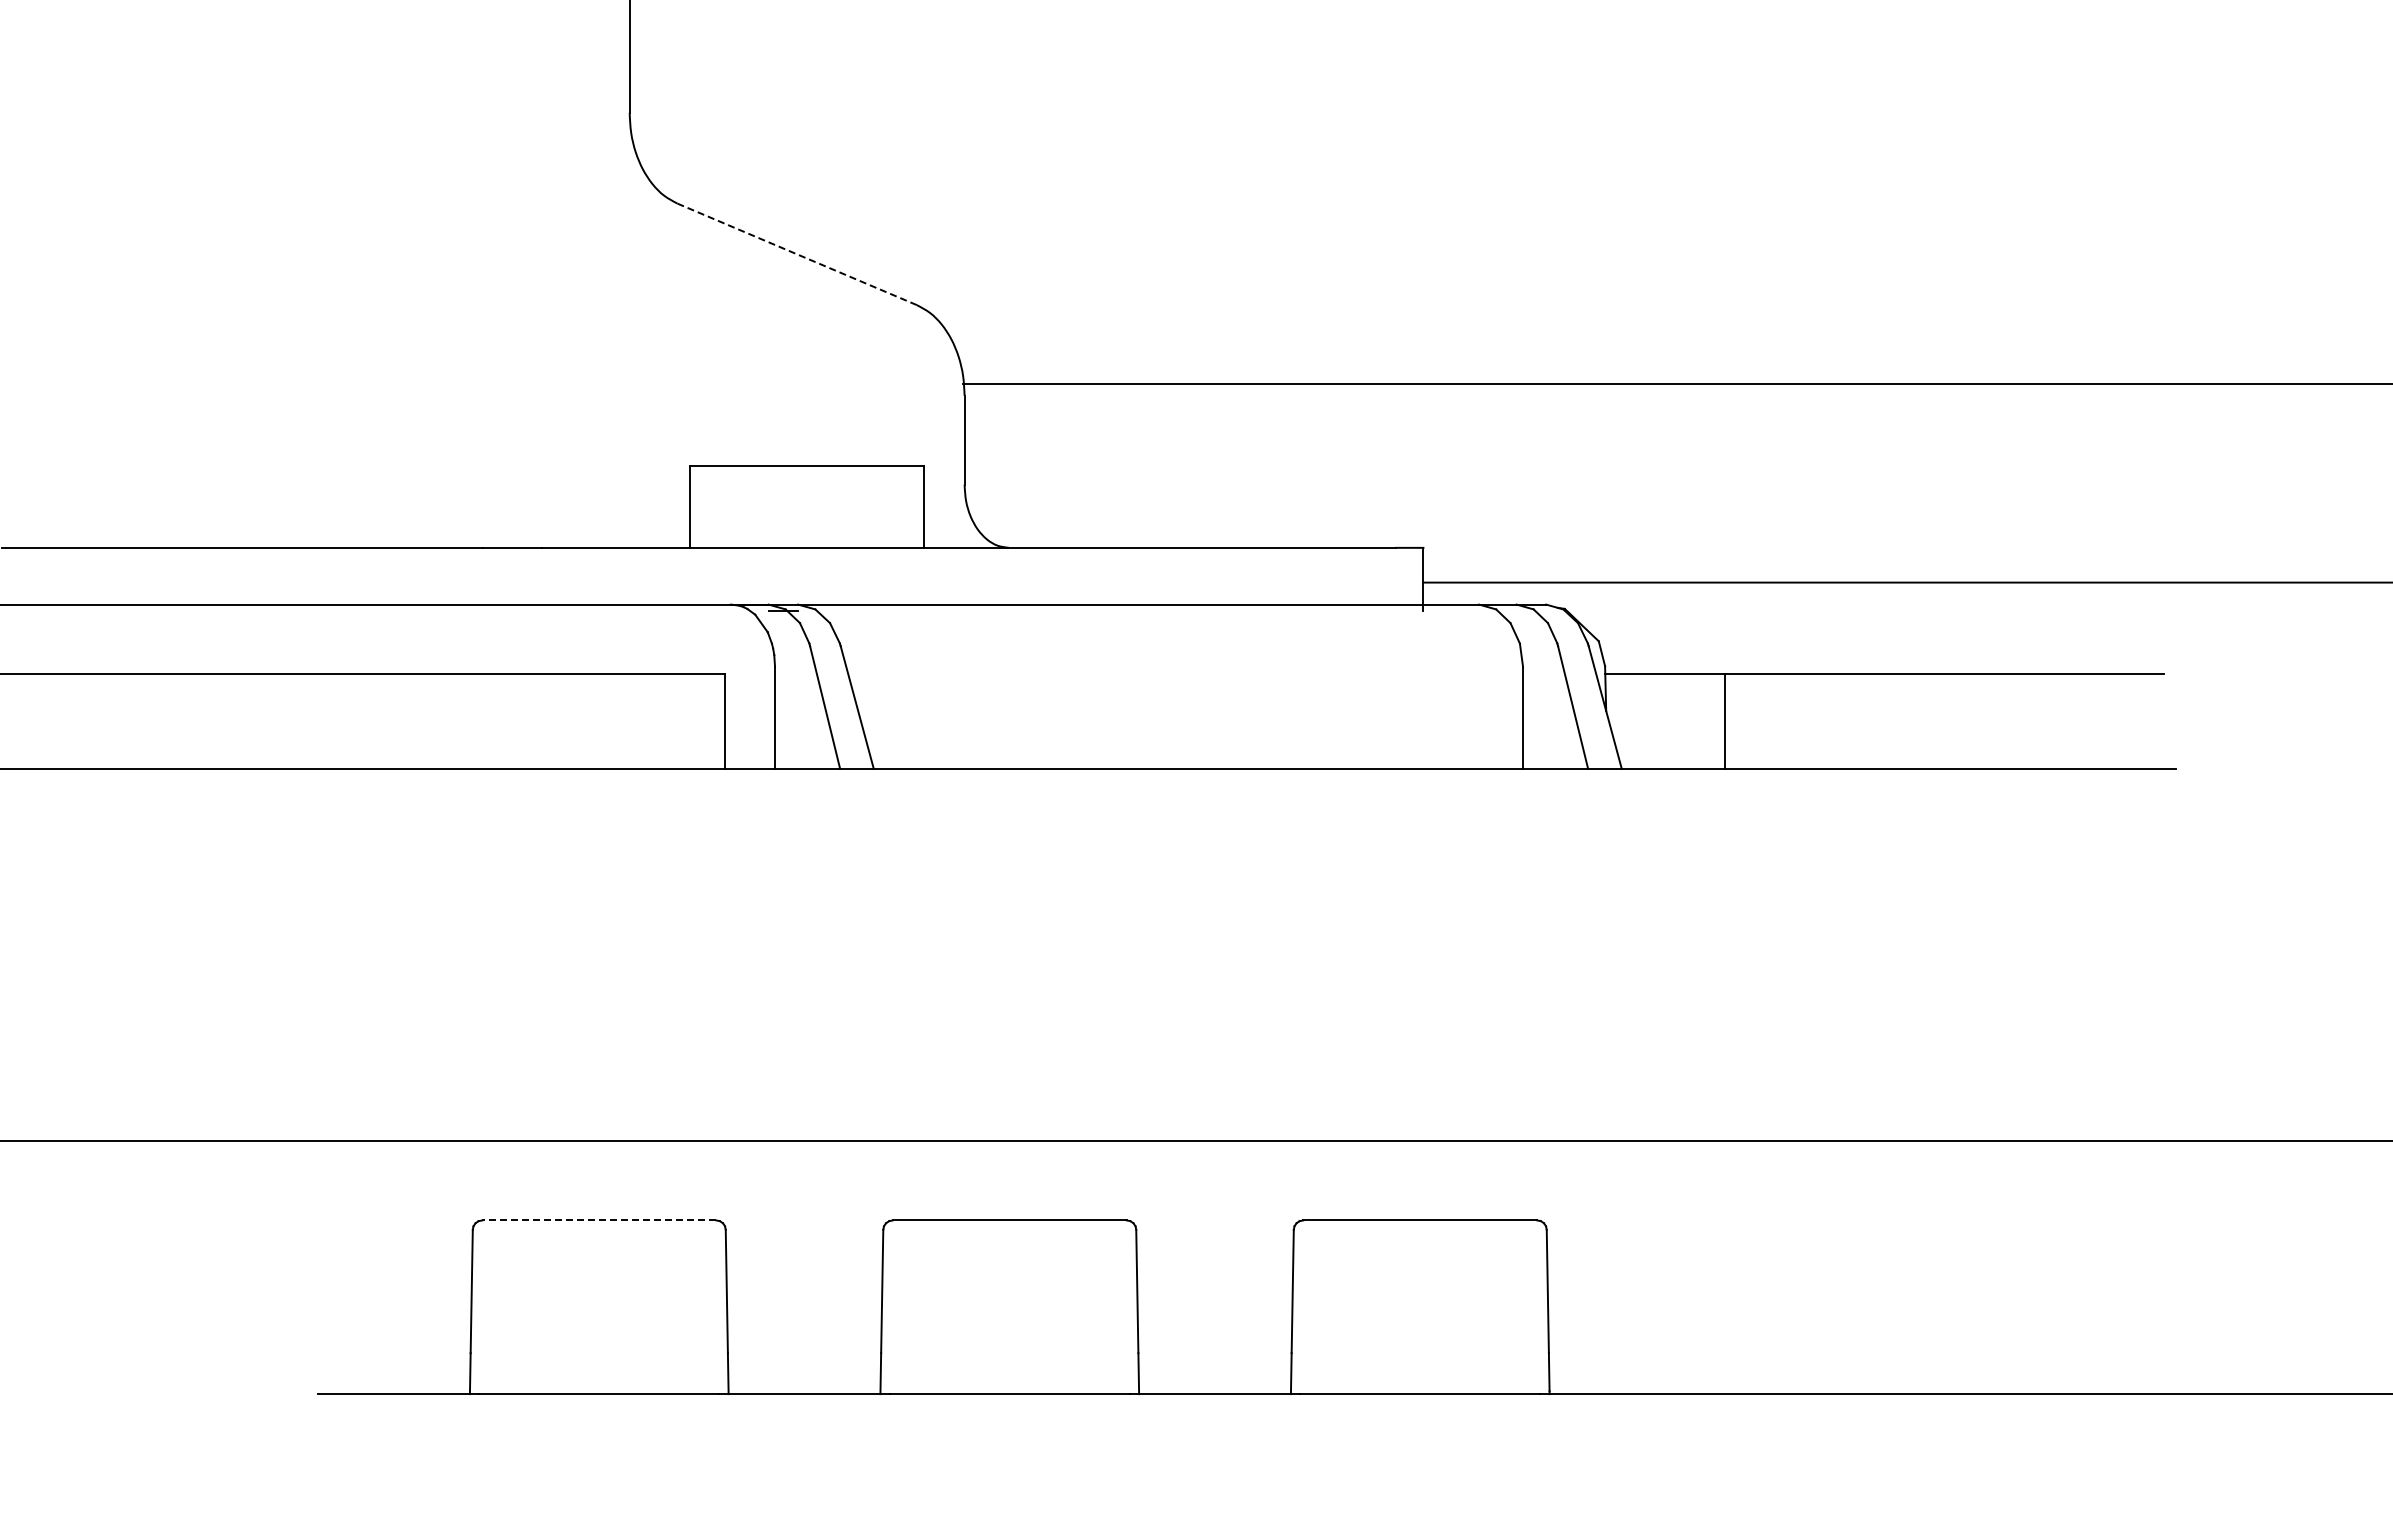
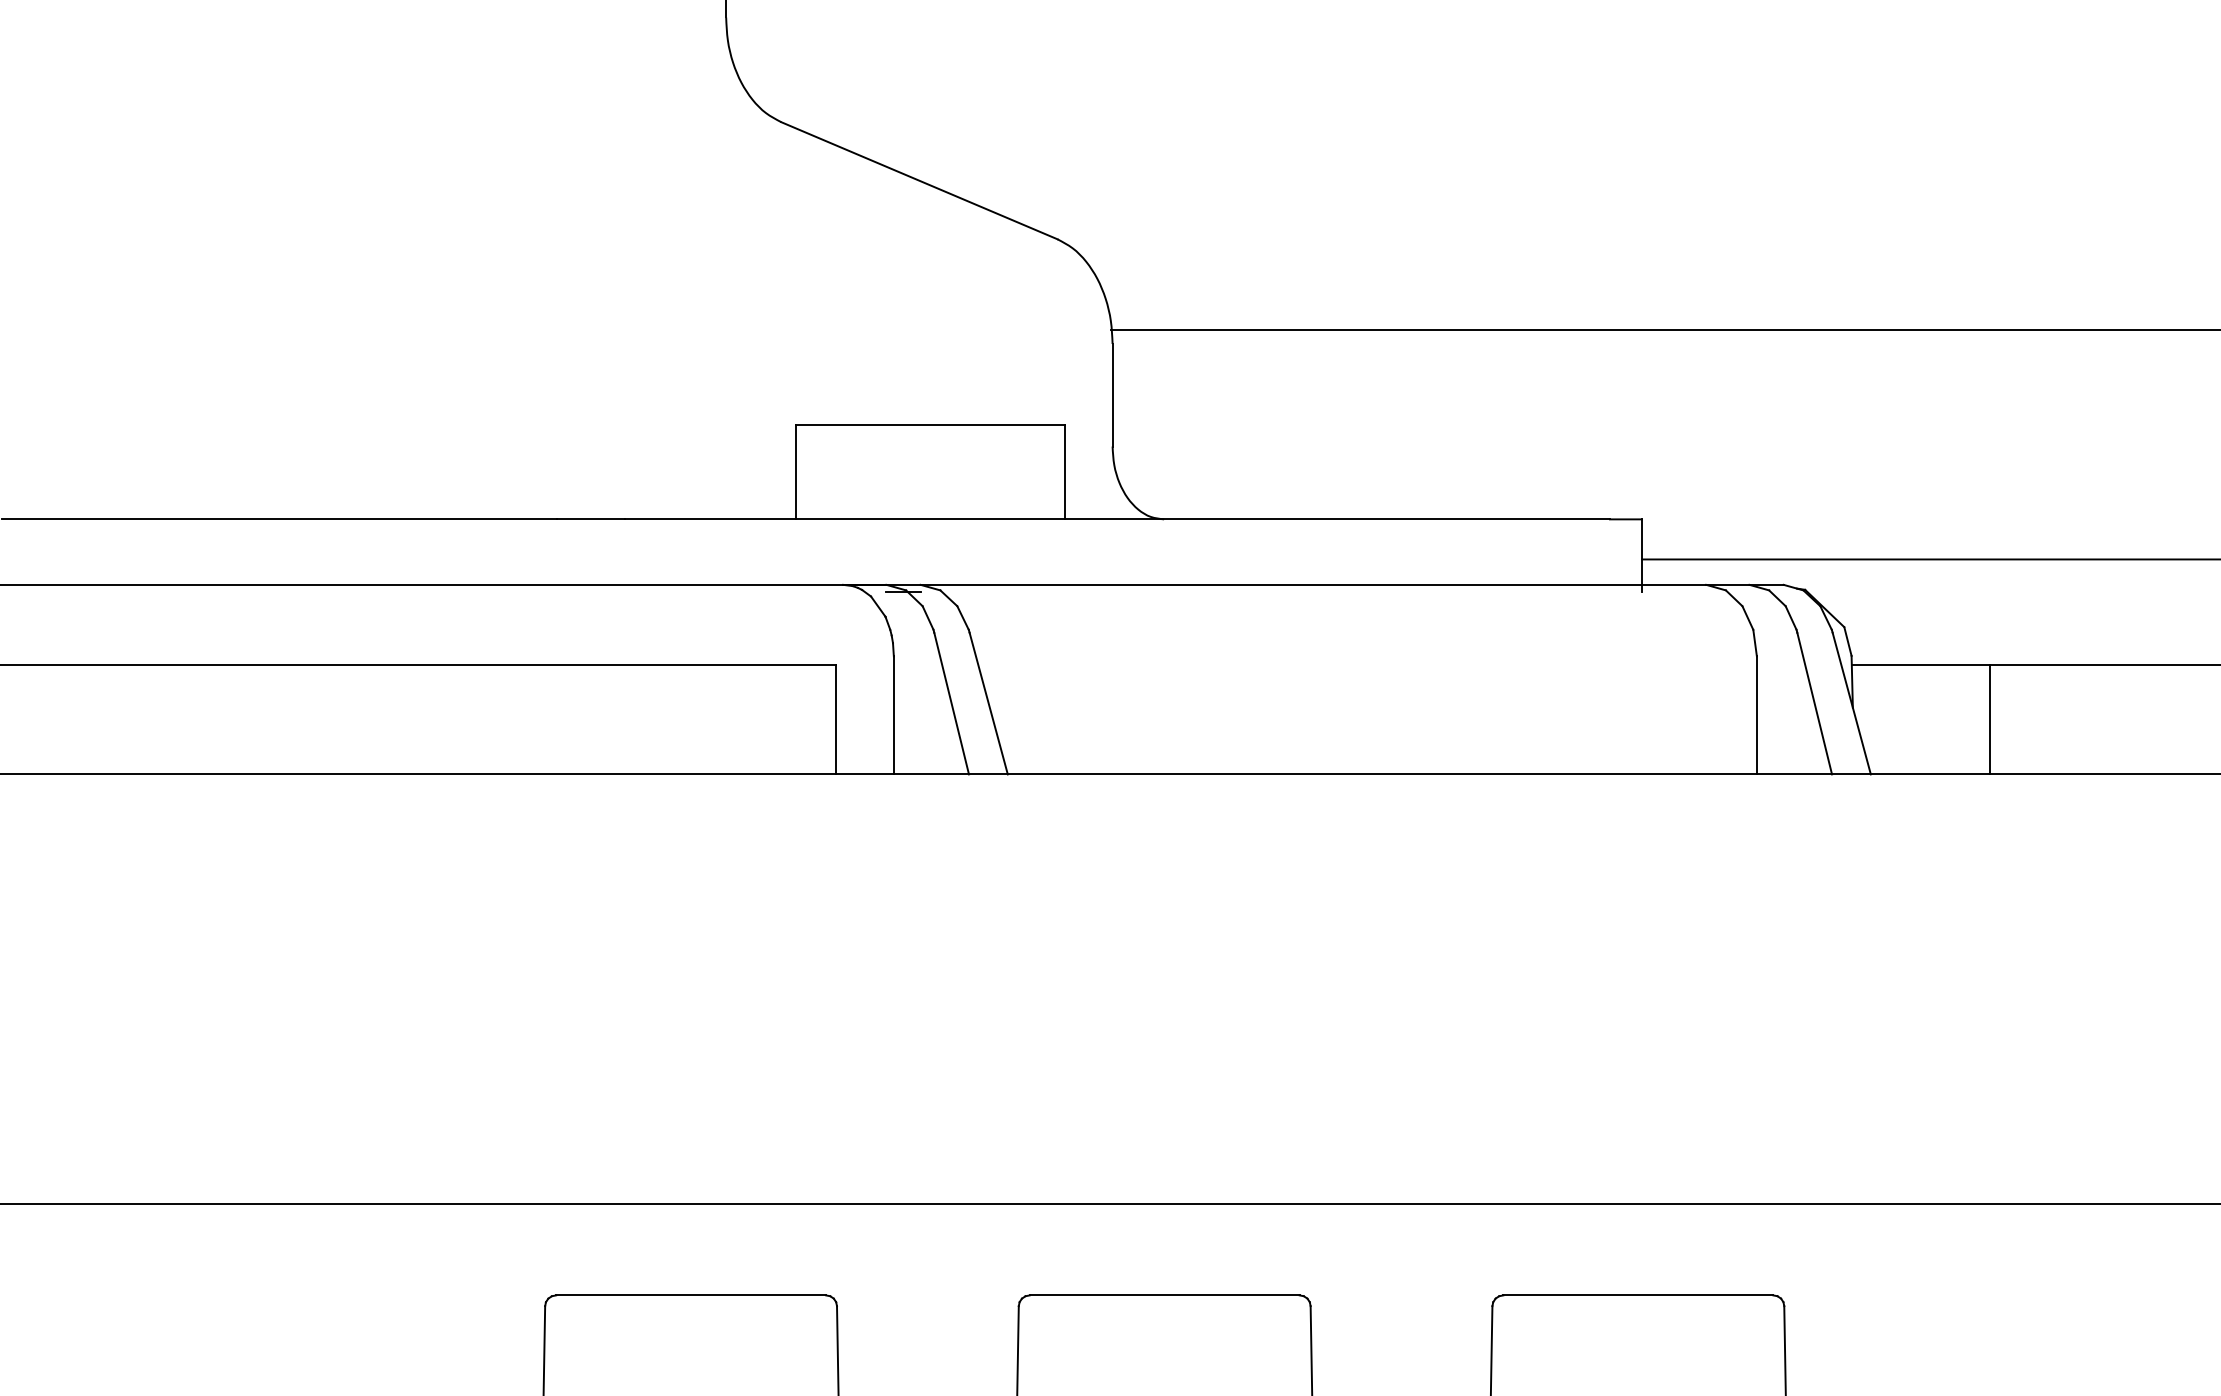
line: (796, 254) -> (918, 180), dashed -> solid
line: (599, 1220) -> (691, 1295), dashed -> solid

